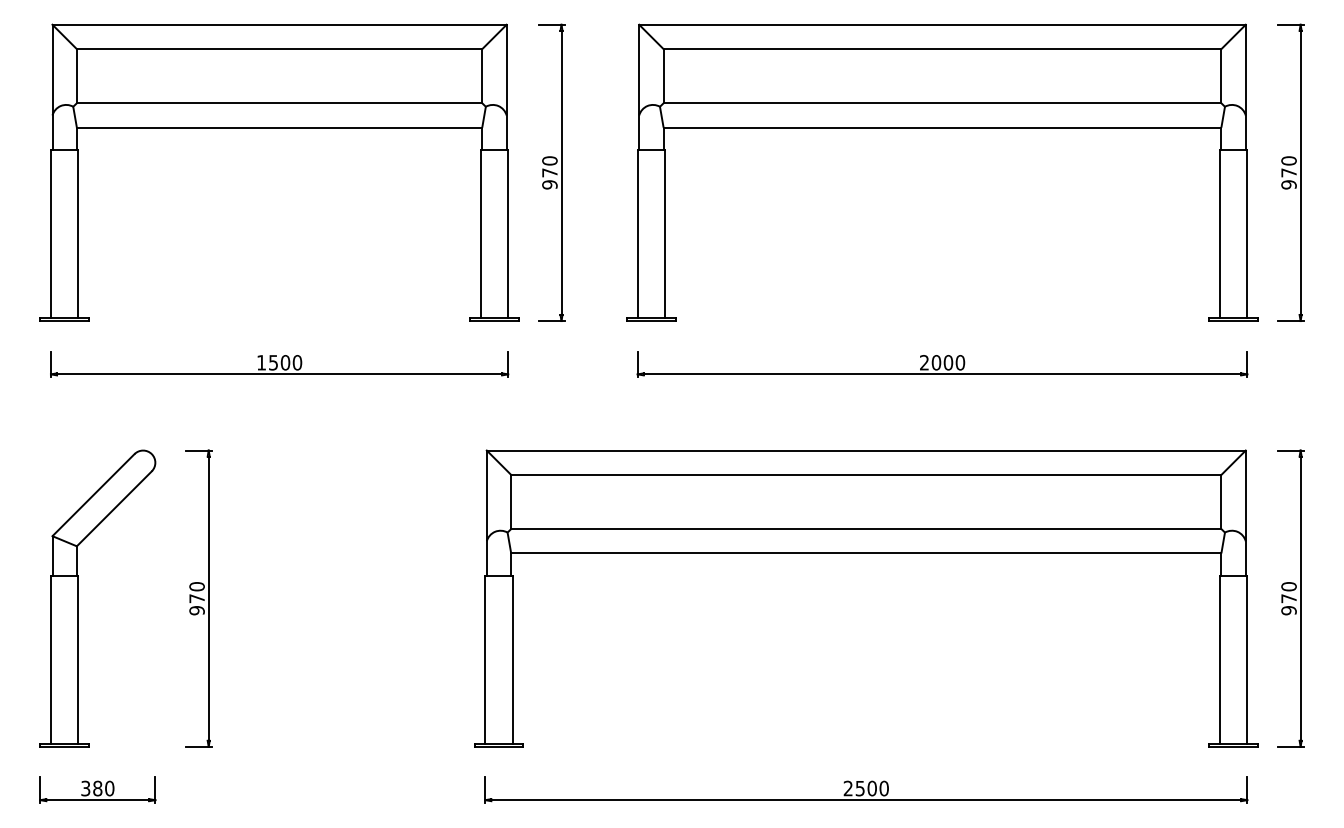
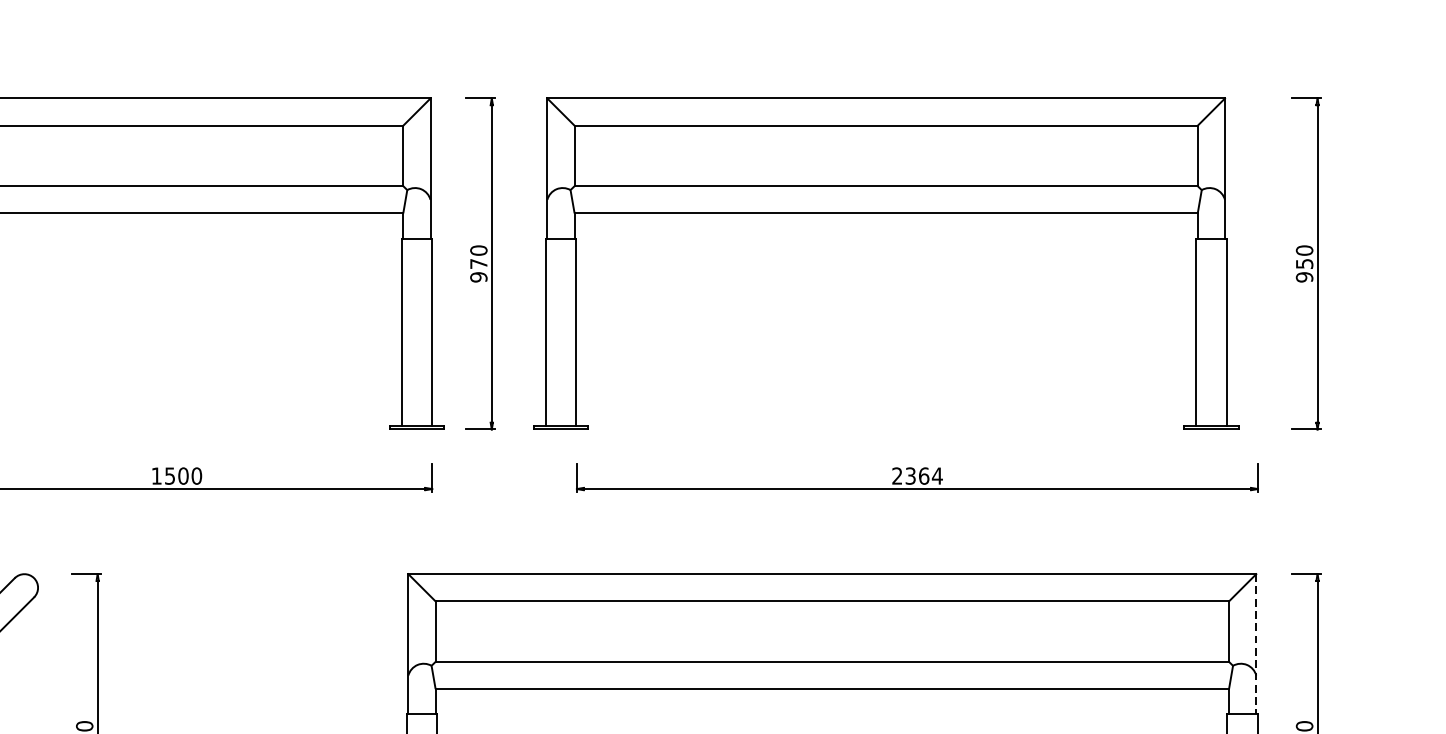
part: (942, 128) -> (886, 214), moved
text: (1288, 172) -> (1304, 263), 970 -> 950
text: (948, 362) -> (924, 475), 2000 -> 2364
line: (1245, 513) -> (1255, 644), solid -> dashed

